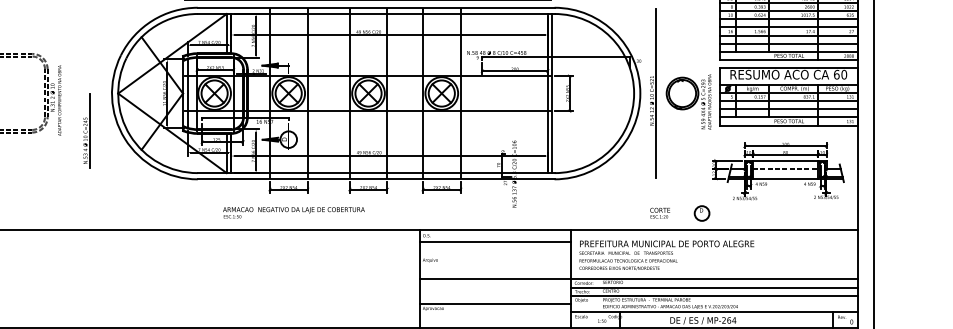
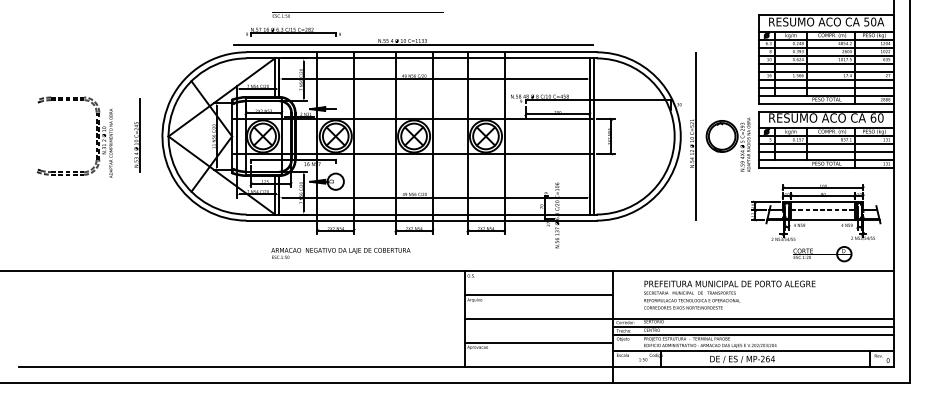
part: (86, 131) -> (137, 135), moved
part: (679, 213) -> (822, 254), moved
line: (495, 241) -> (538, 294), moved
text: (666, 254) -> (729, 294), moved

